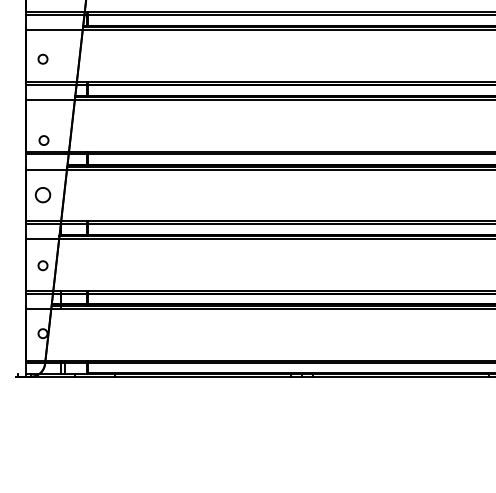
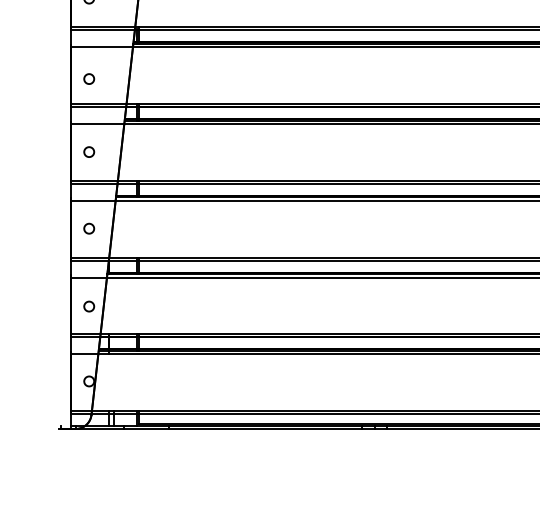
part: (43, 140) -> (88, 152), moved
part: (42, 194) -> (88, 228), size x0.62

